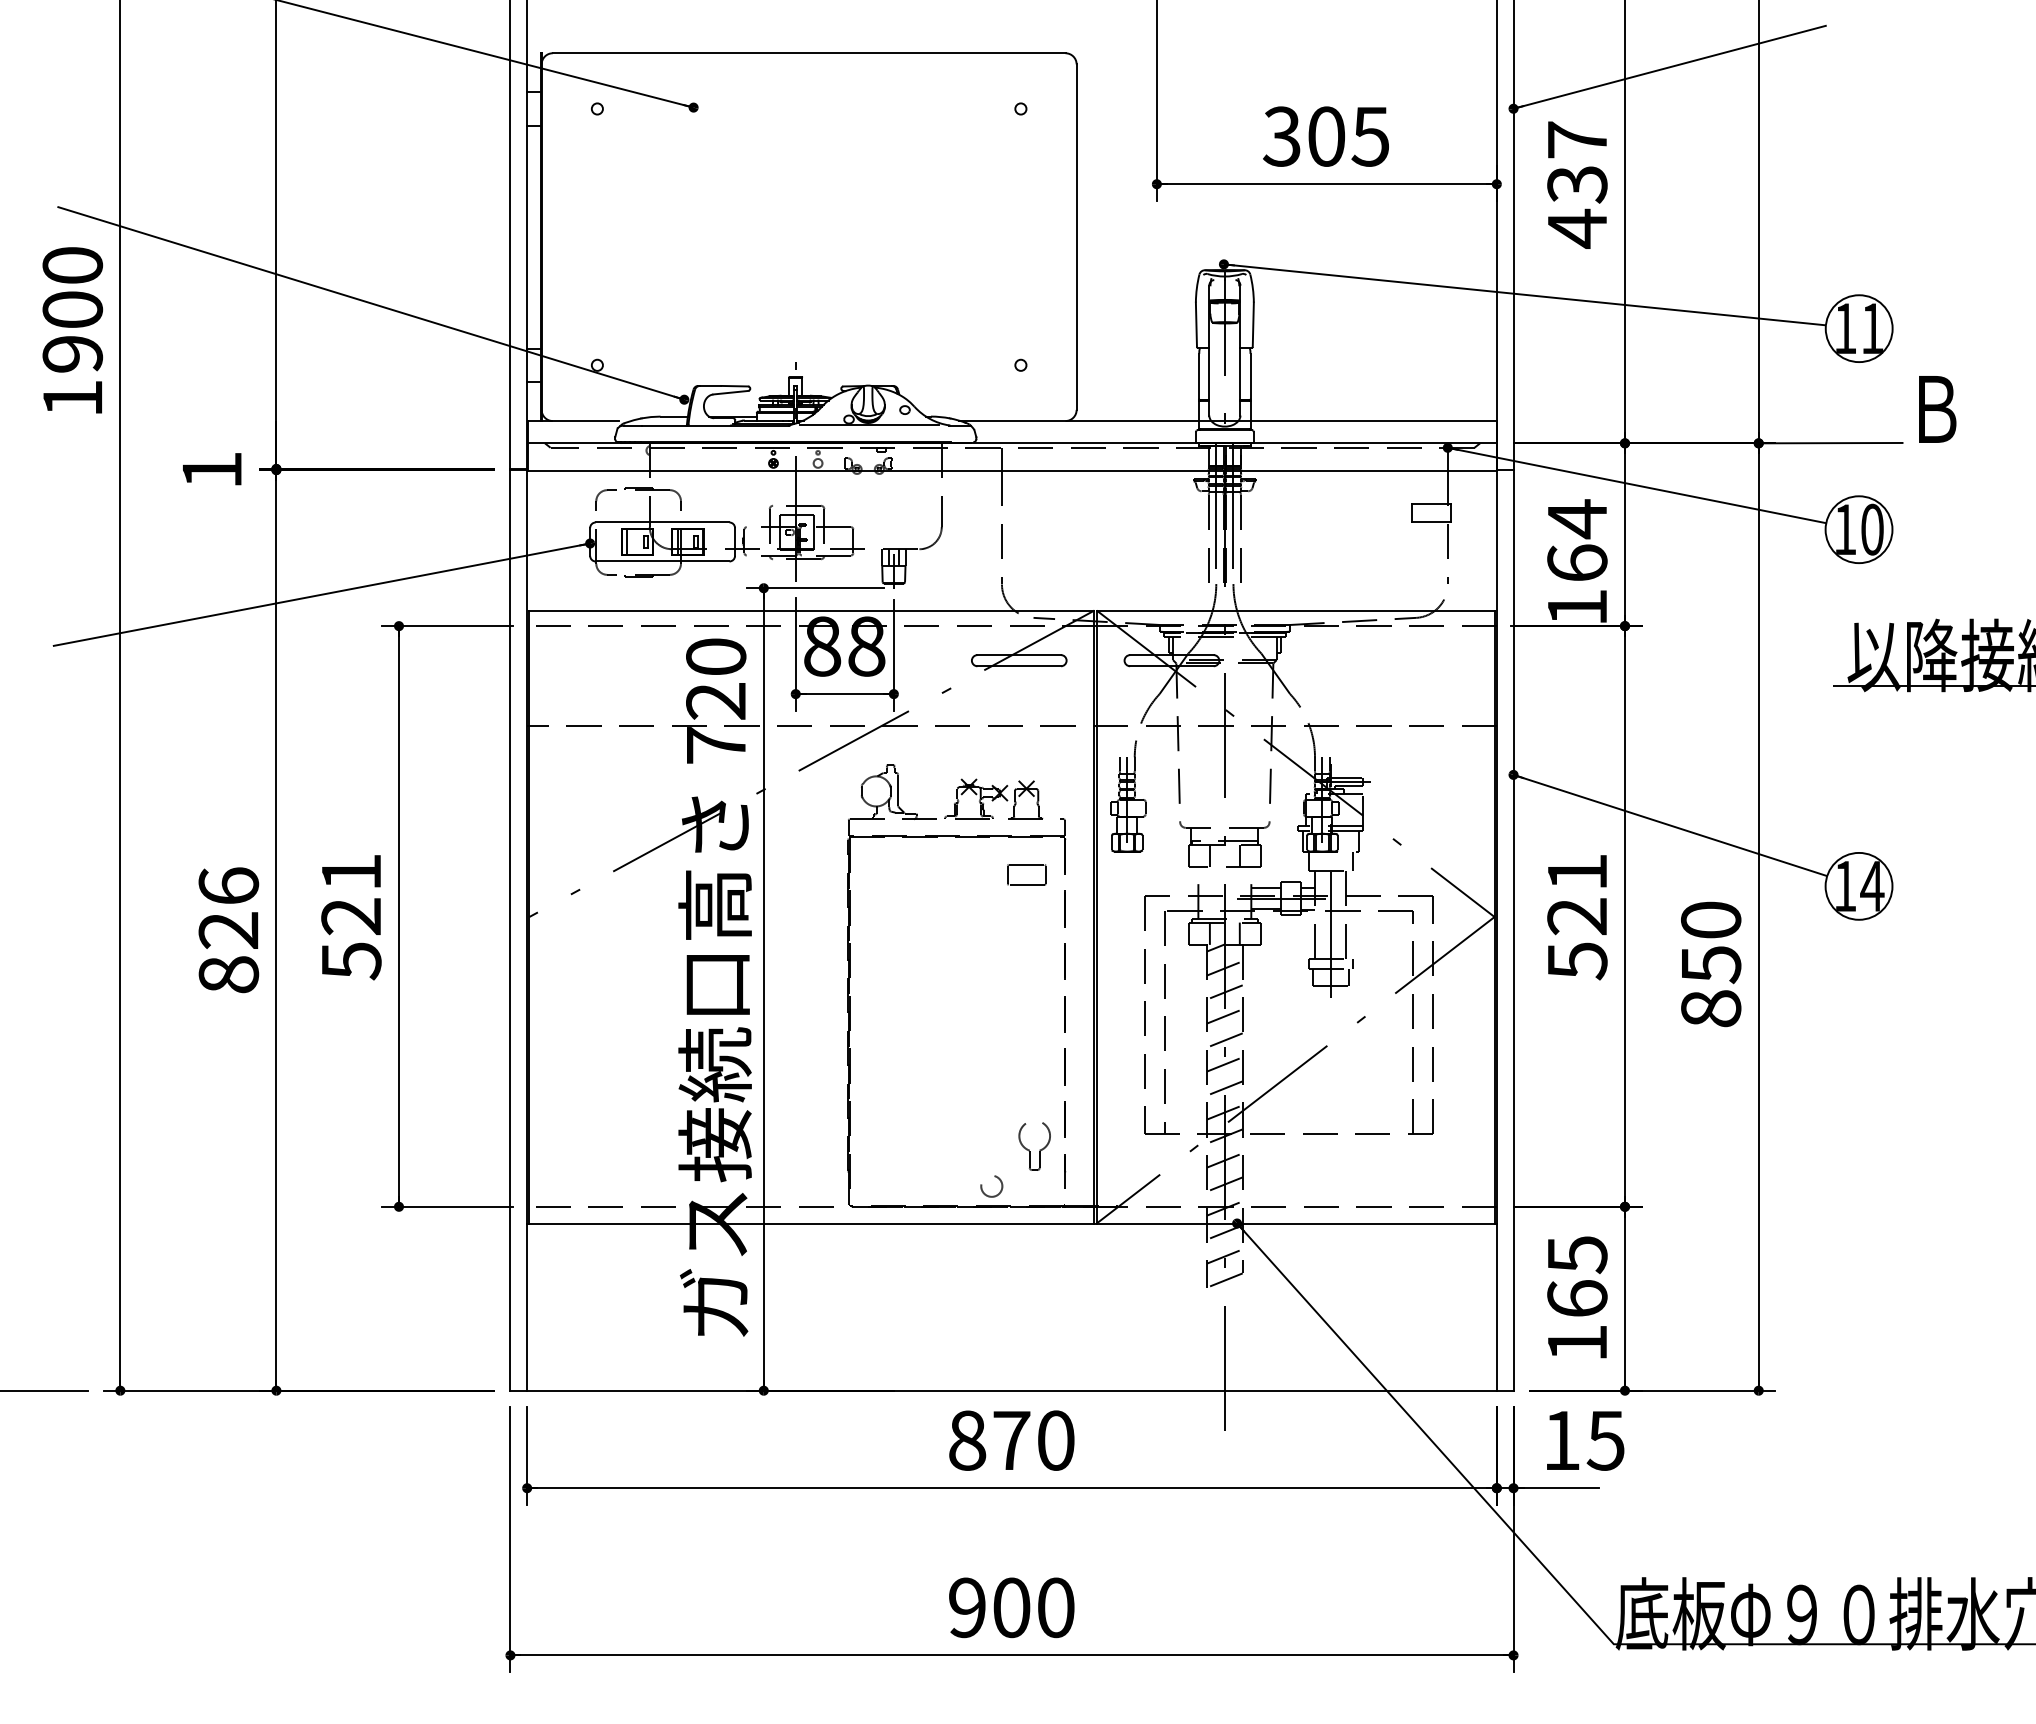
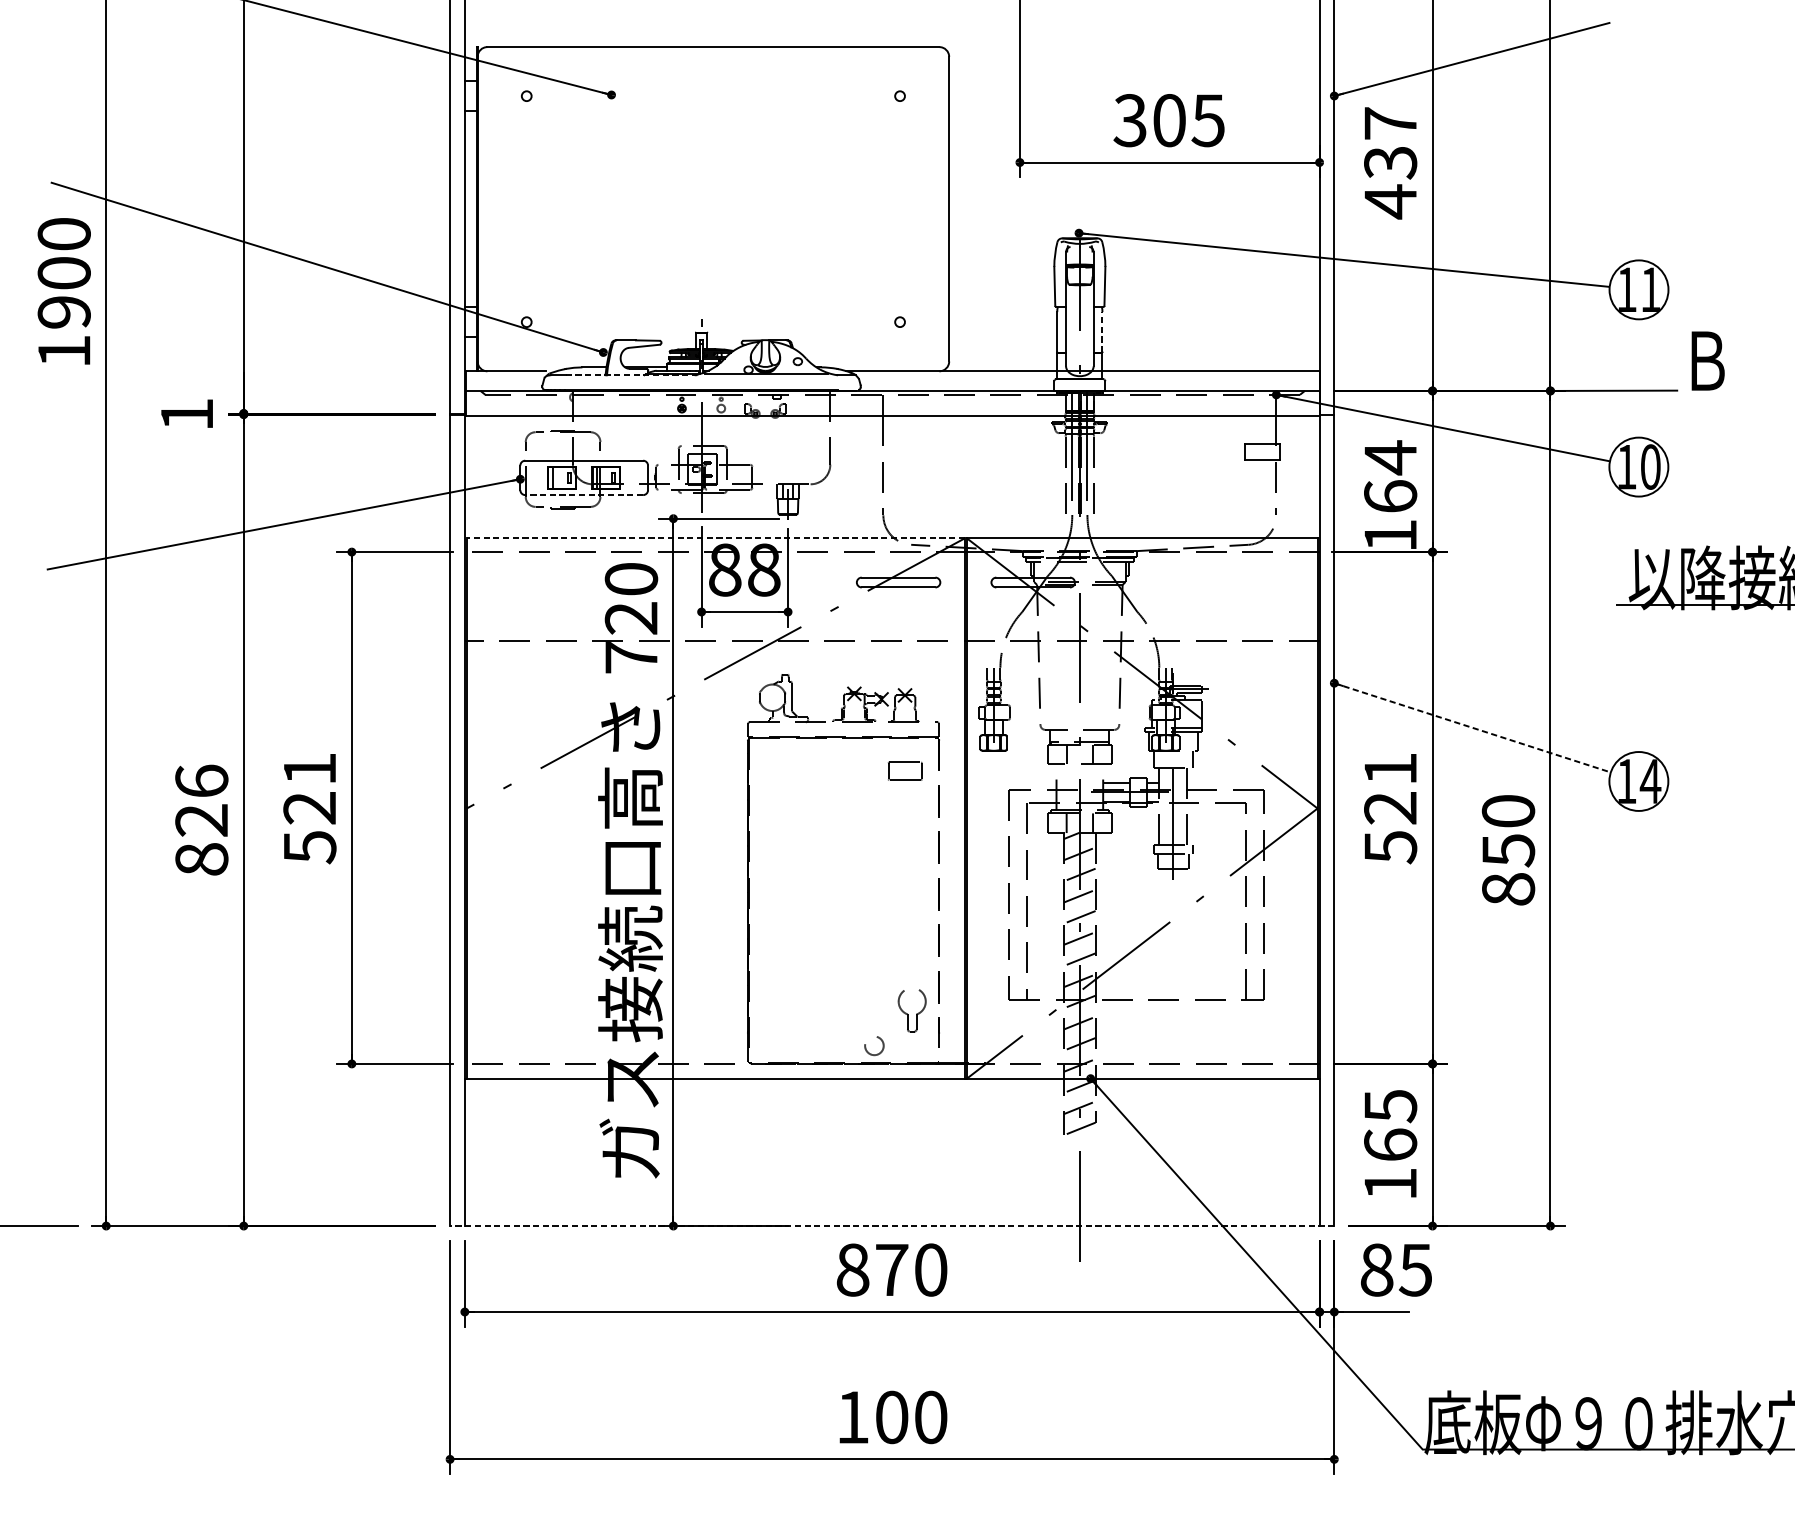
line: (1250, 376) -> (1102, 332), solid -> dashed
line: (715, 425) -> (630, 375), solid -> dashed
line: (662, 561) -> (584, 495), solid -> dashed
line: (811, 610) -> (715, 538), solid -> dashed
line: (1670, 825) -> (1472, 727), solid -> dashed
line: (1012, 1390) -> (892, 1225), solid -> dashed
text: (1561, 1440) -> (1376, 1269), 15 -> 85
text: (967, 1607) -> (852, 1417), 900 -> 100

